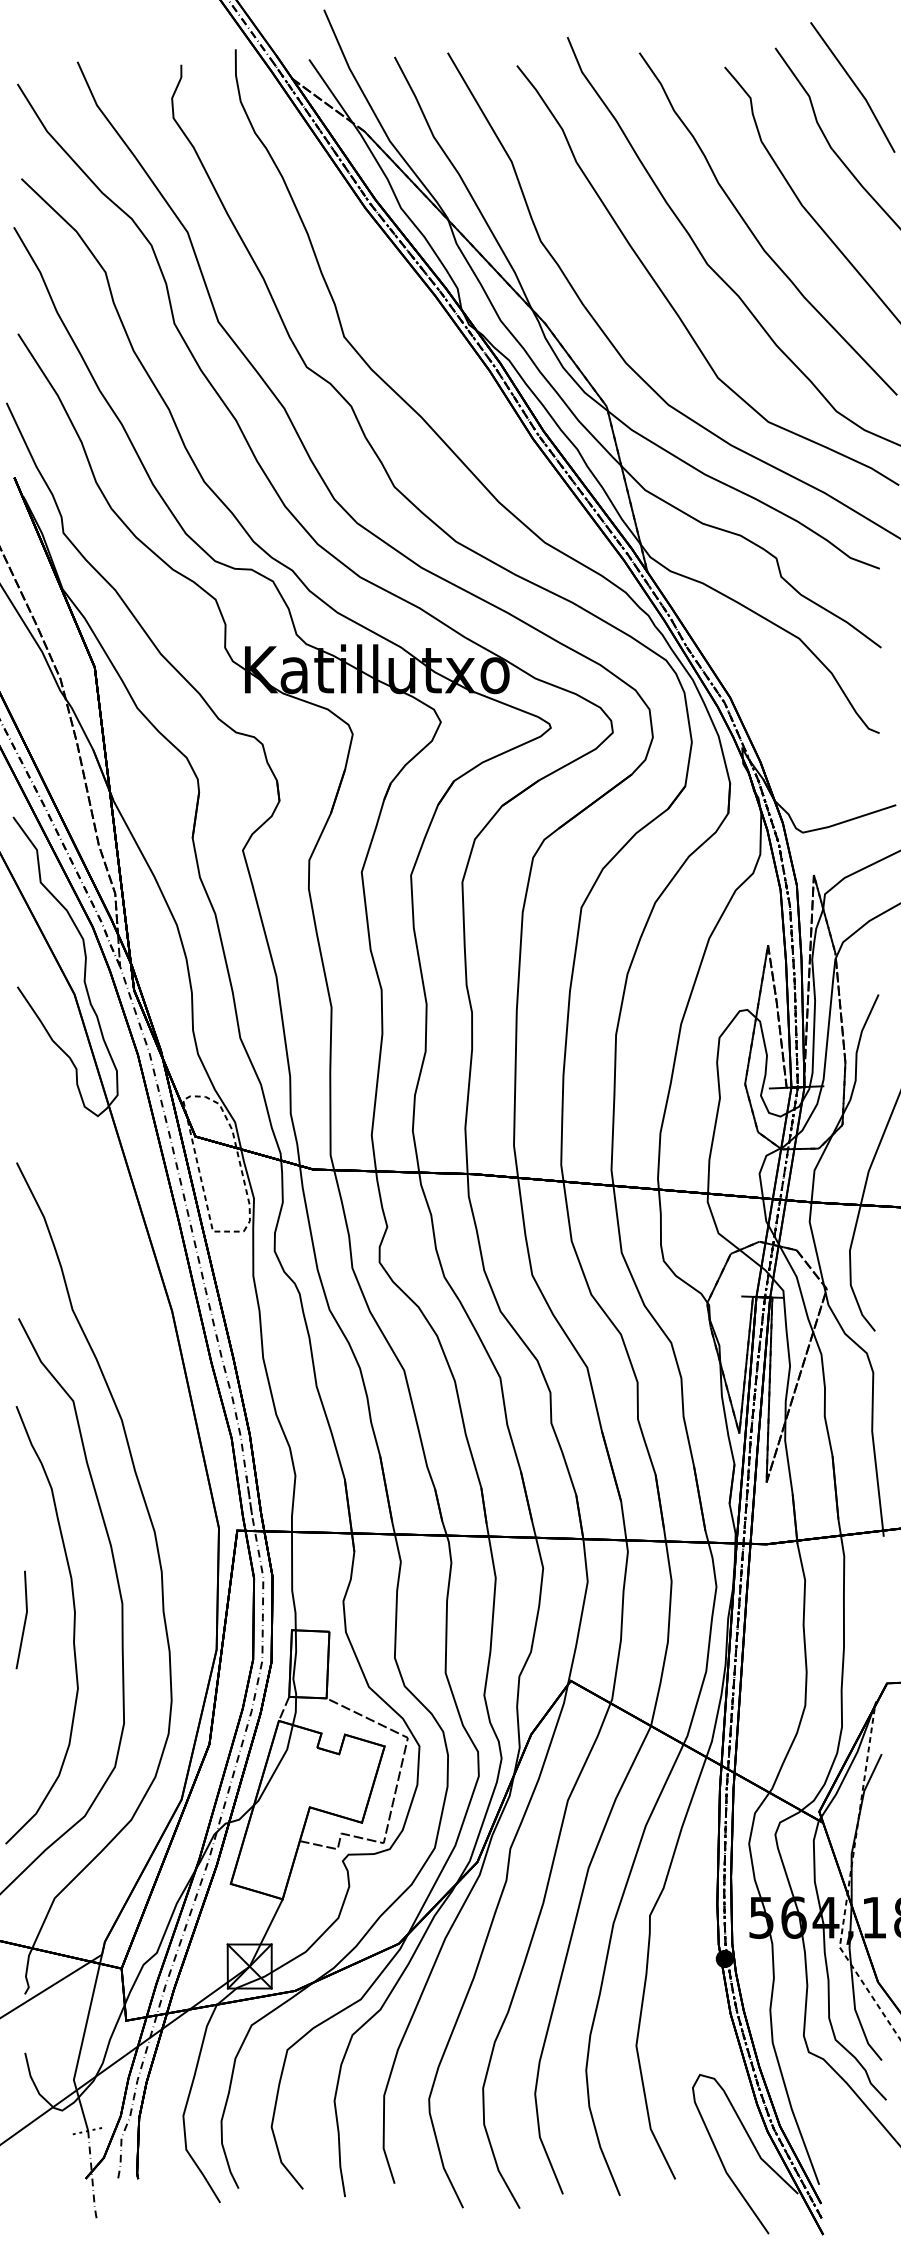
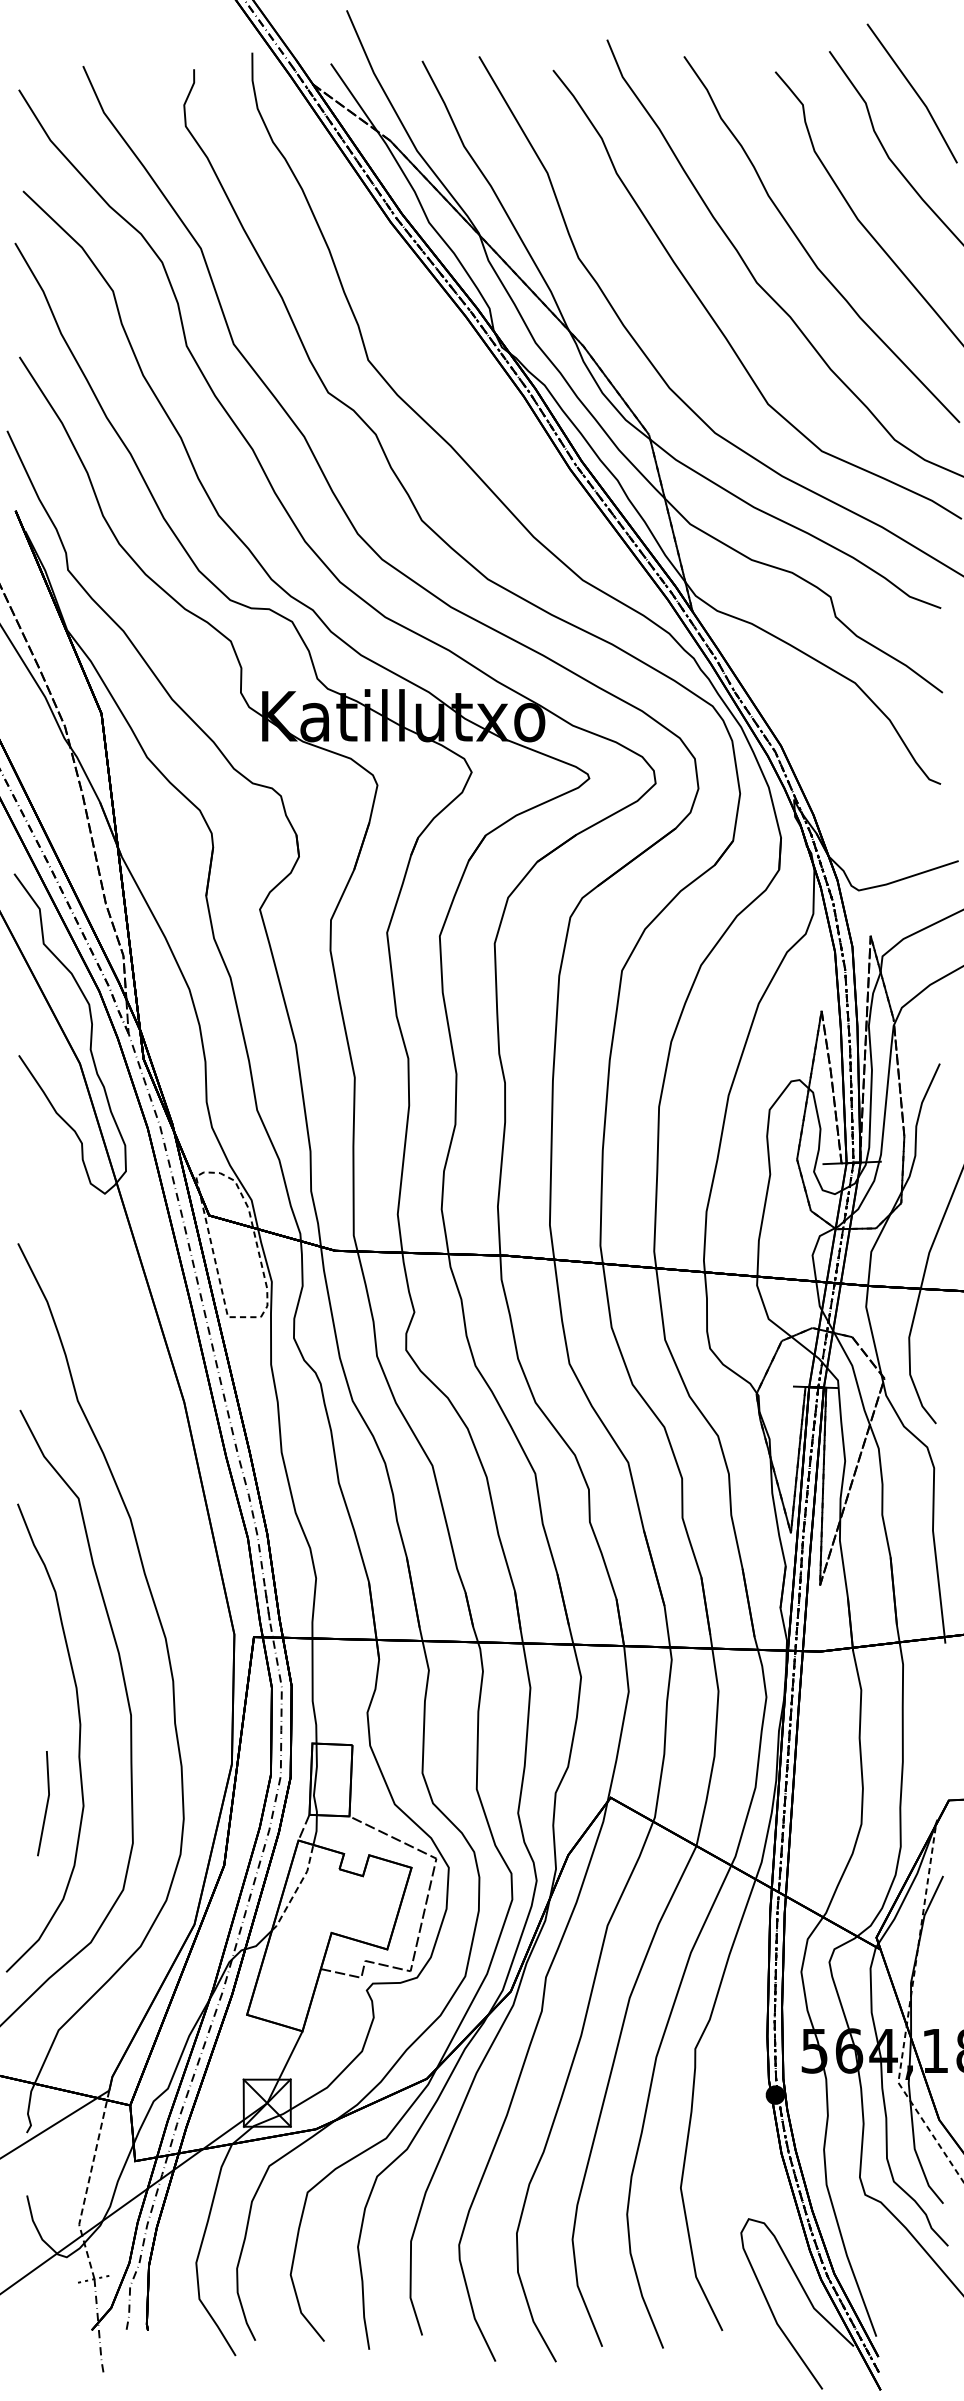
line: (24, 1619) -> (46, 1803), moved
line: (277, 1766) -> (297, 1889), solid -> dashed
line: (81, 2043) -> (87, 2185), solid -> dashed

